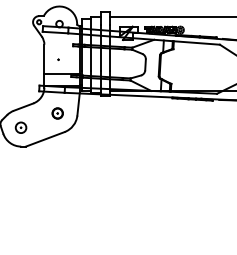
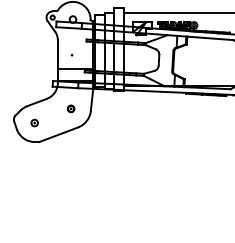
part: (57, 113) -> (70, 108), size x0.62
part: (21, 127) -> (34, 122), size x0.62

